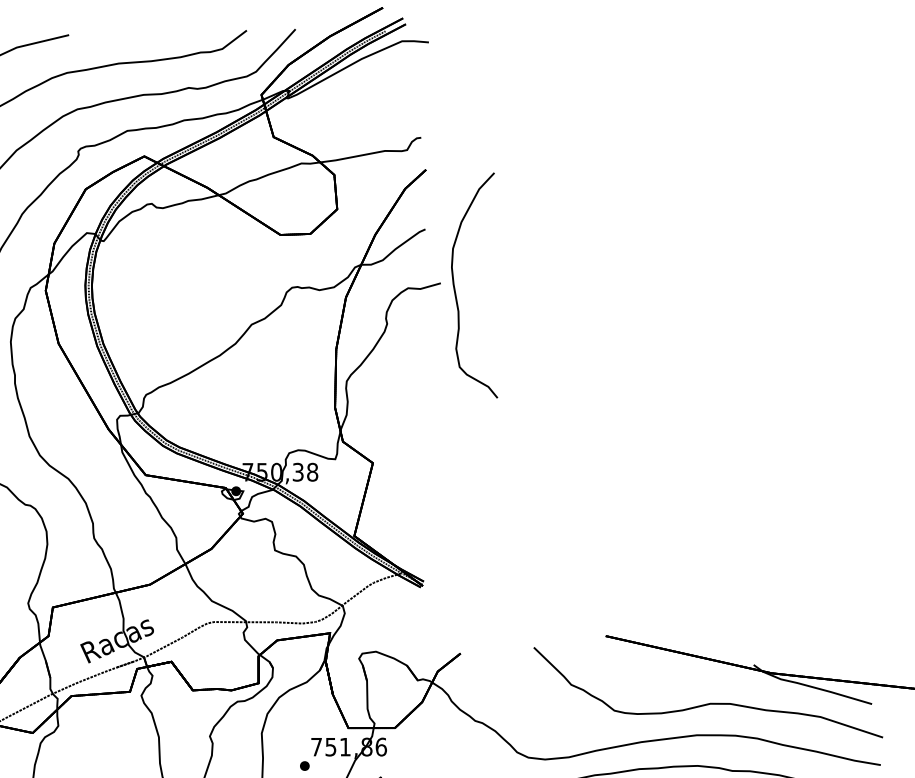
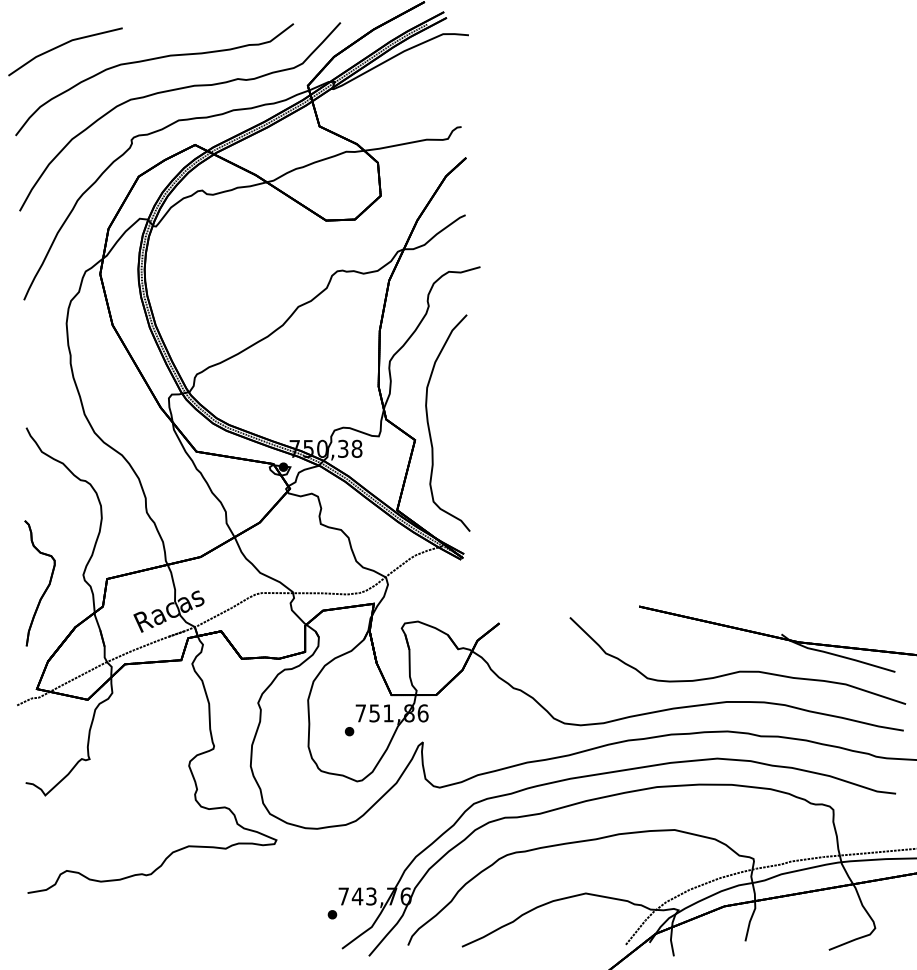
part: (455, 286) -> (429, 424), moved

